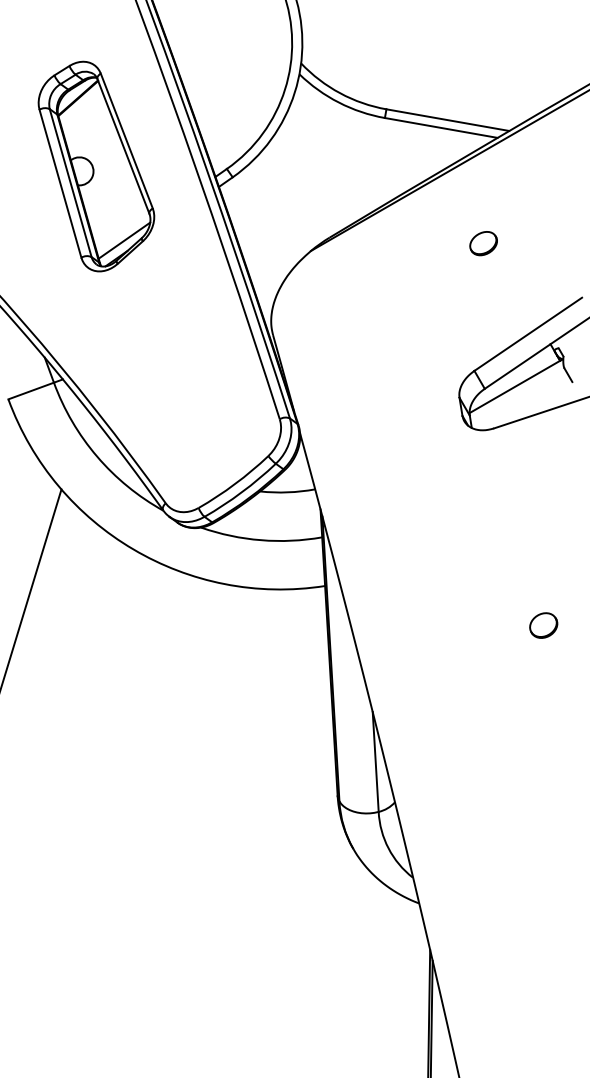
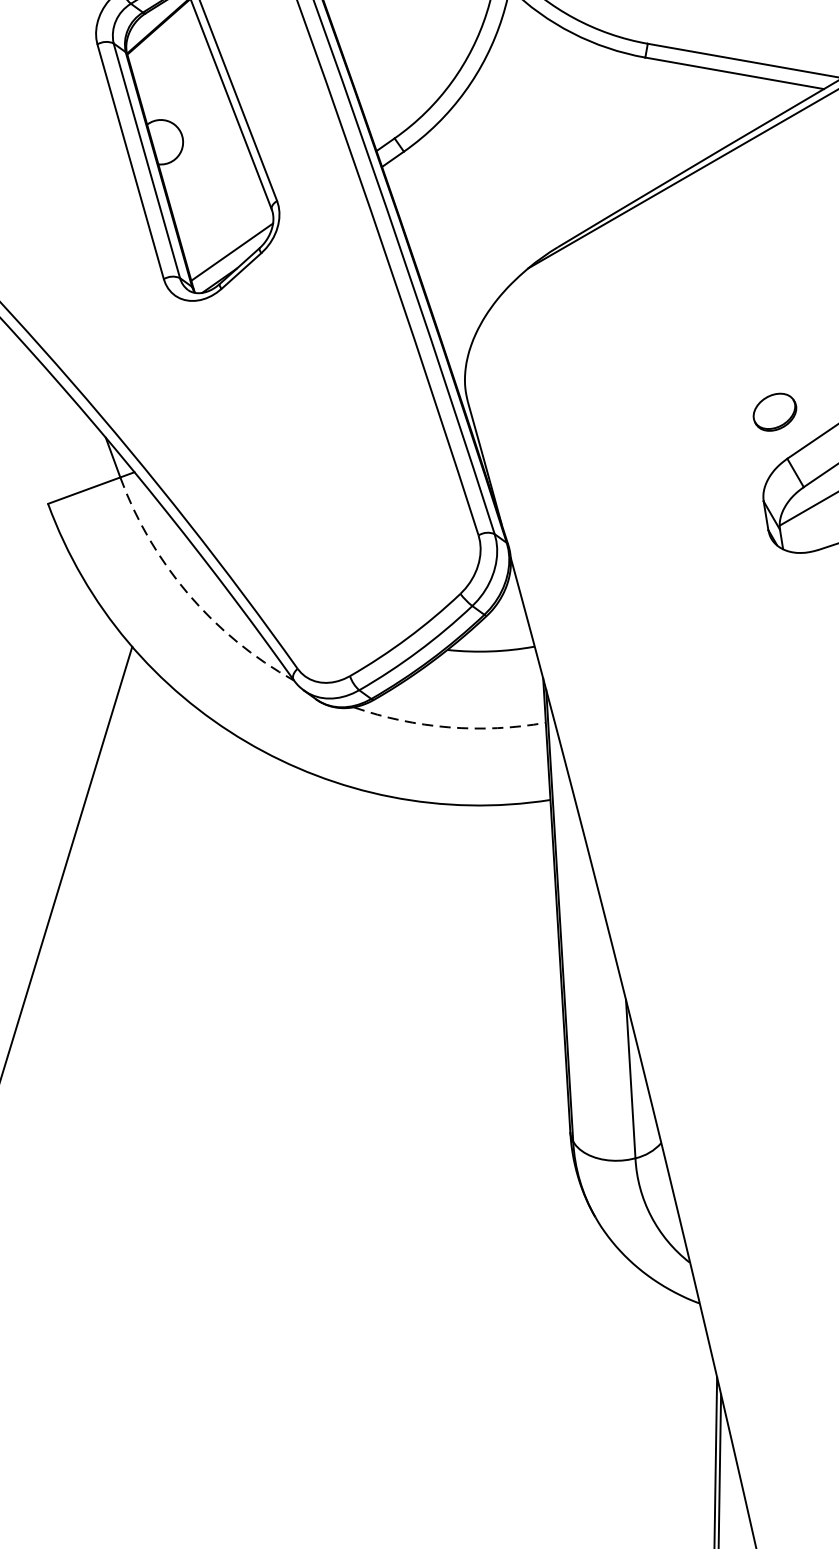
part: (483, 243) -> (774, 412), moved
arc: (97, 456) -> (189, 594), solid -> dashed
arc: (261, 540) -> (449, 727), solid -> dashed

